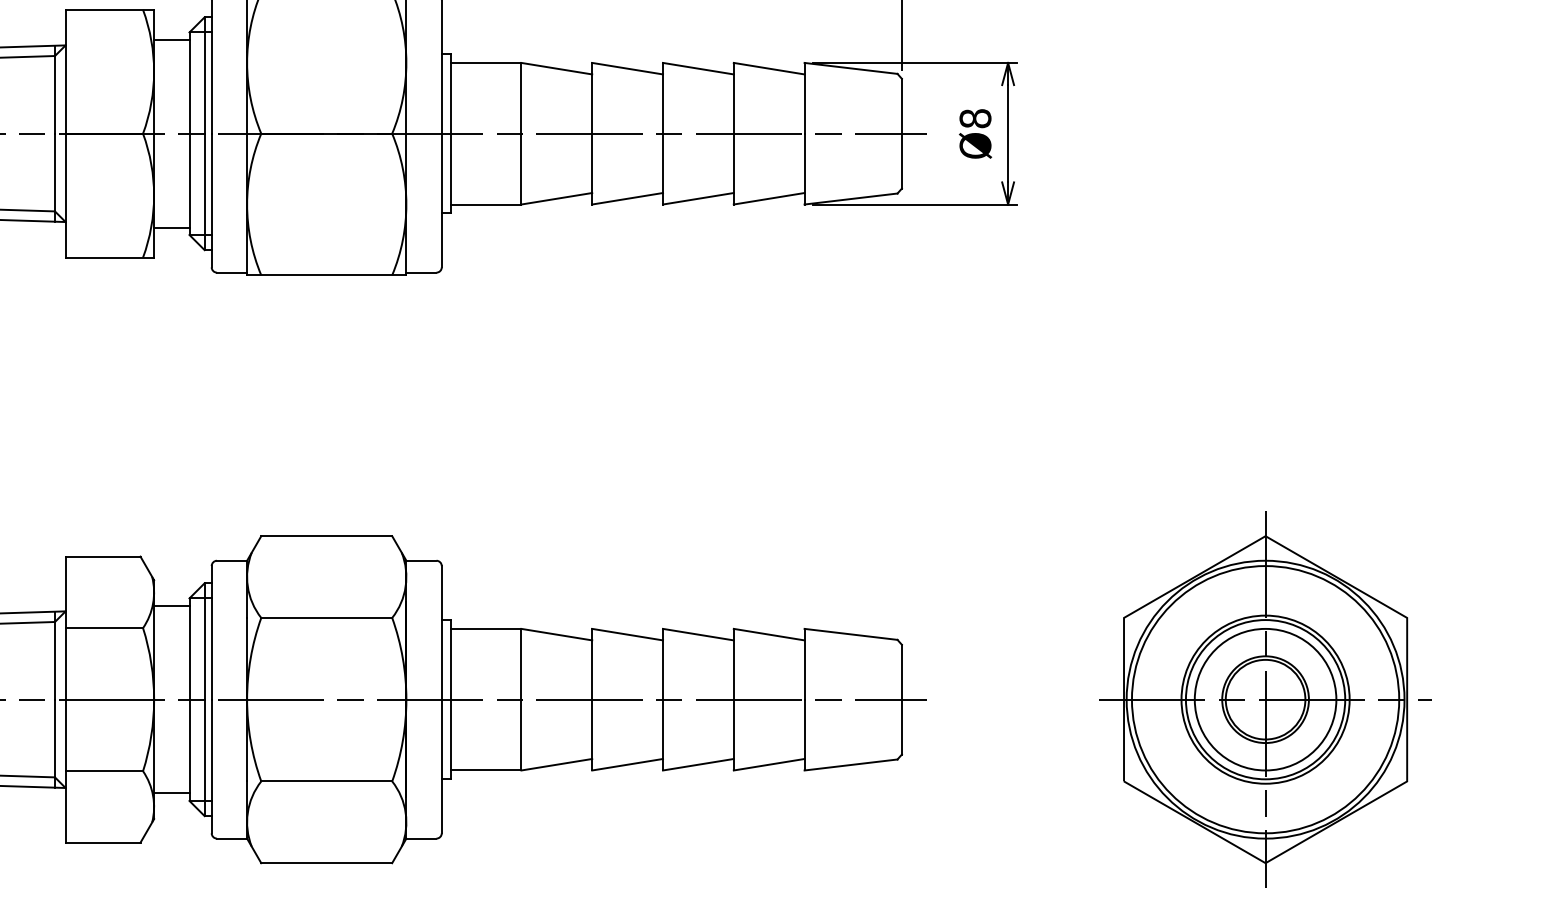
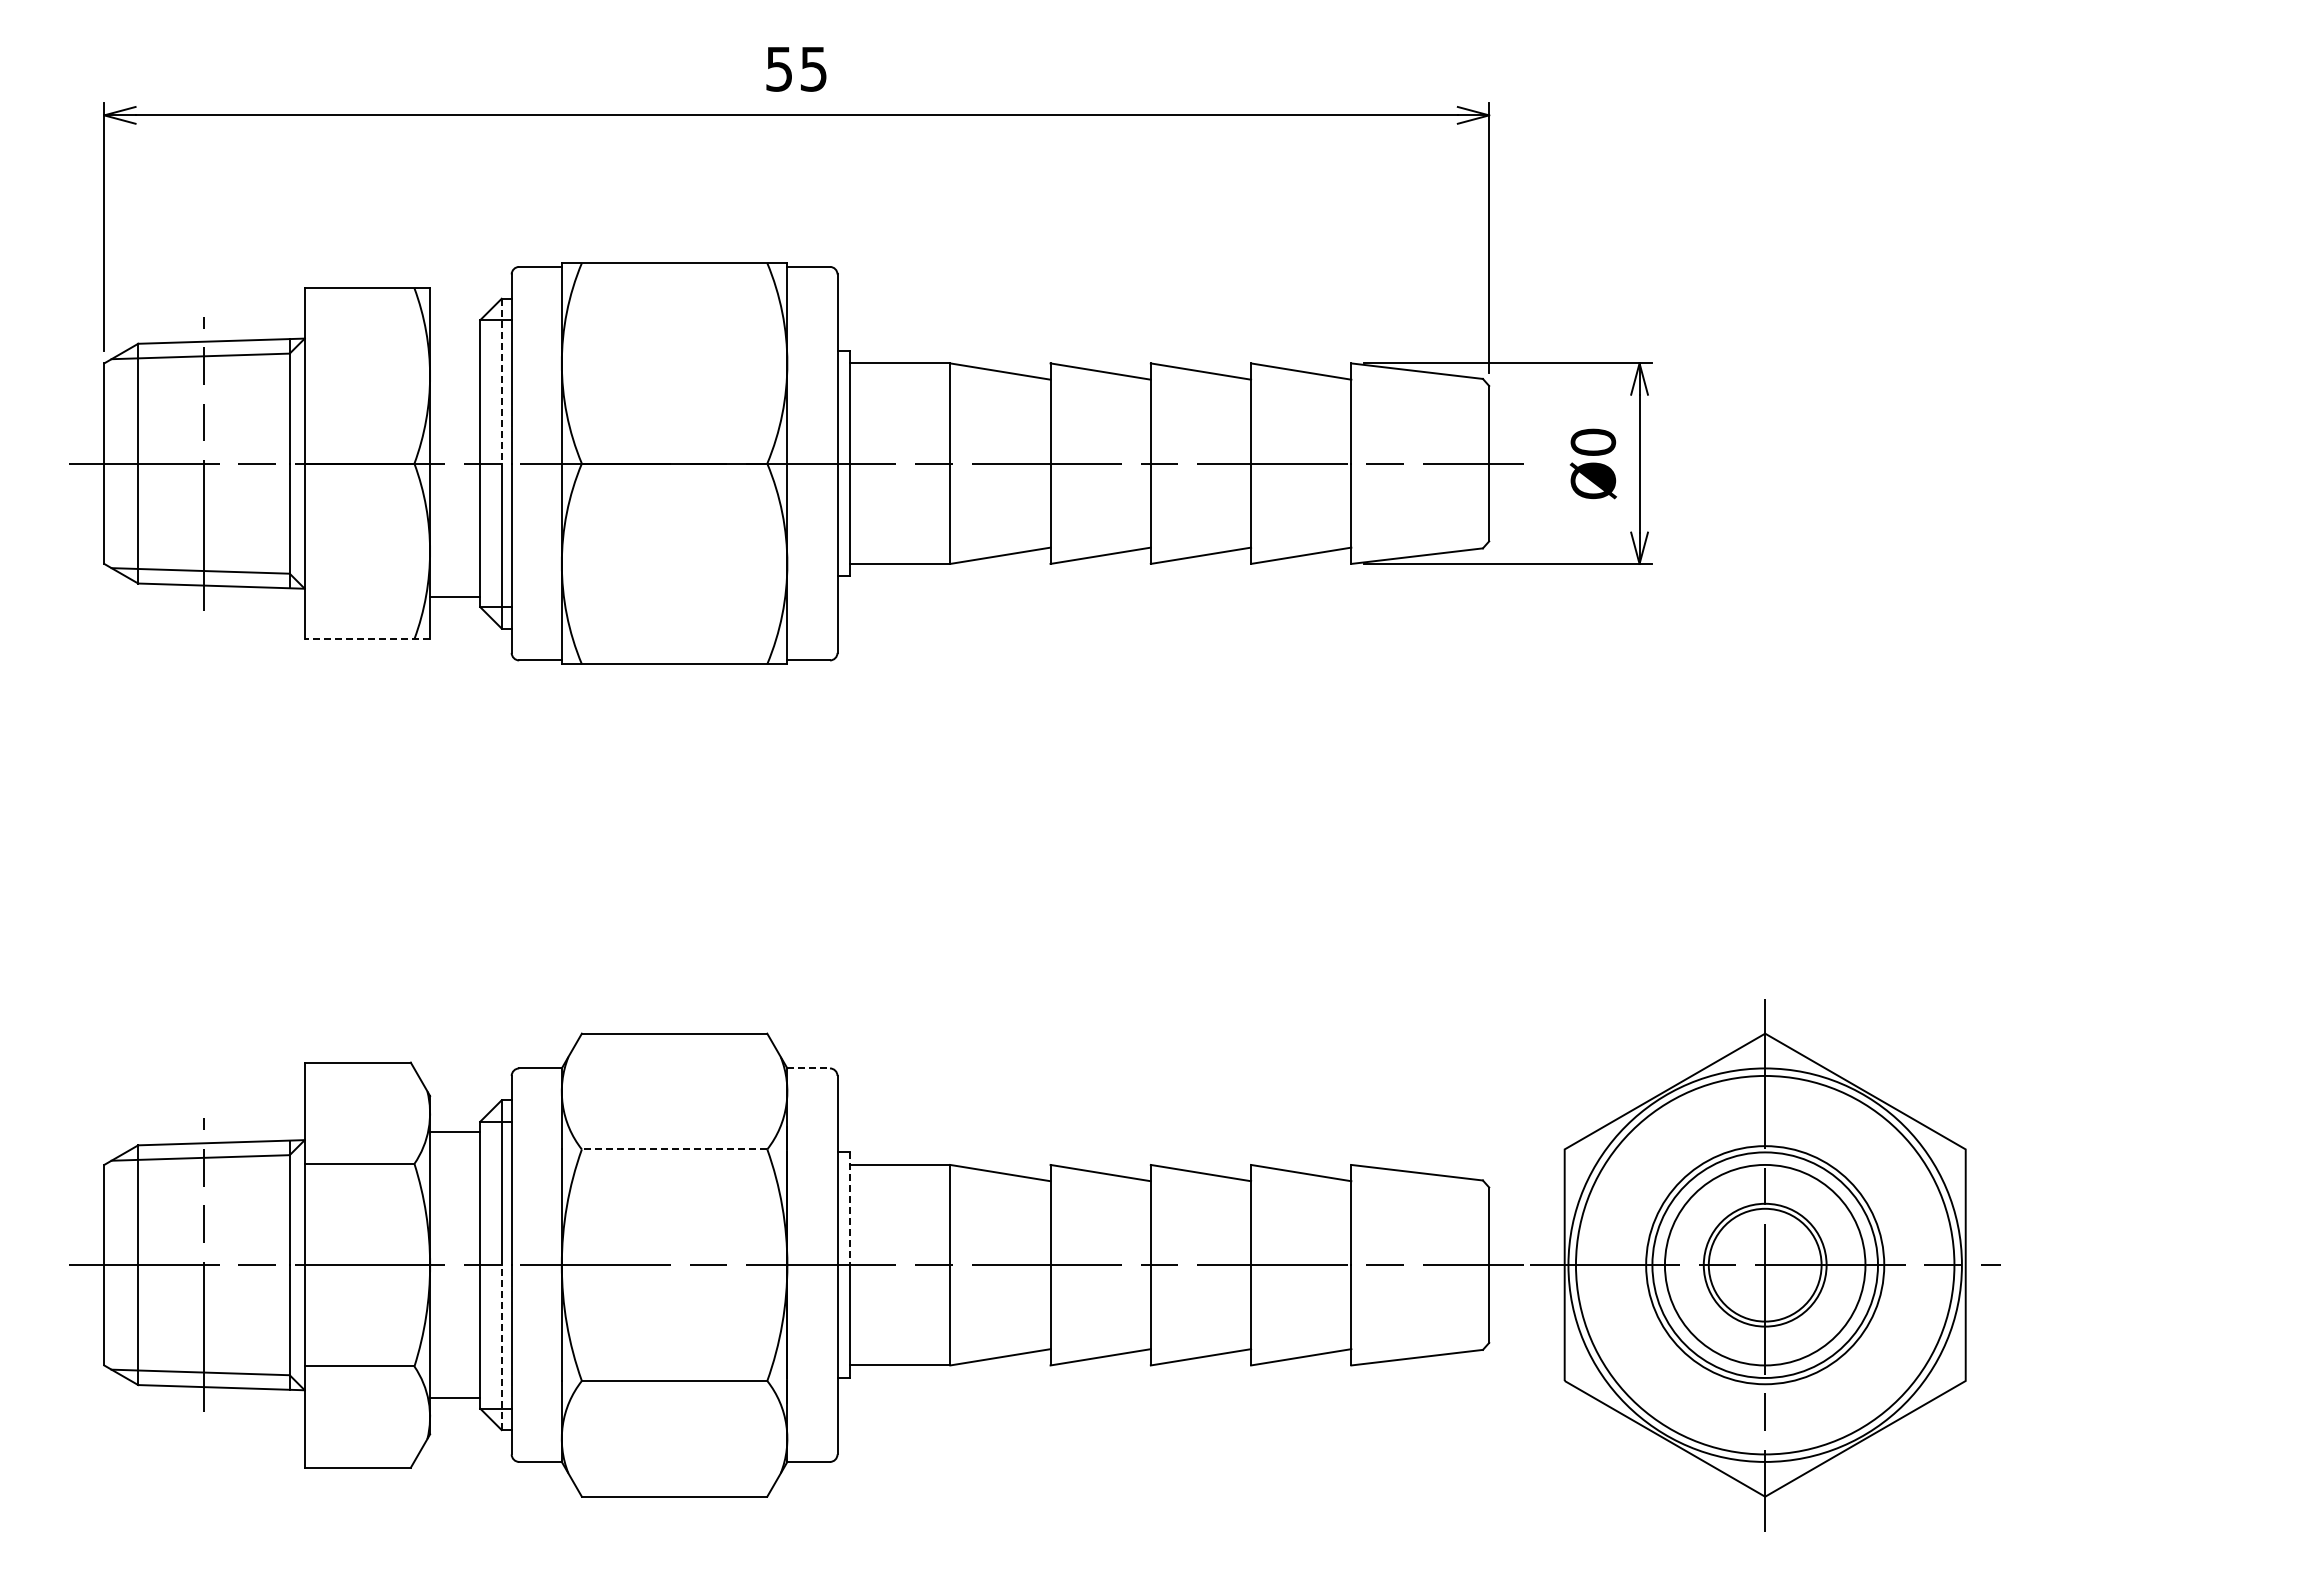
line: (172, 39) -> (455, 330), removed
line: (204, 75) -> (501, 381), solid -> dashed
text: (974, 118) -> (1592, 441), Ø8 -> Ø0
line: (109, 257) -> (367, 639), solid -> dashed
line: (422, 560) -> (809, 1068), solid -> dashed
line: (326, 617) -> (674, 1149), solid -> dashed
line: (450, 660) -> (850, 1209), solid -> dashed
part: (1265, 699) -> (1765, 1265), moved
line: (204, 757) -> (501, 1347), solid -> dashed

